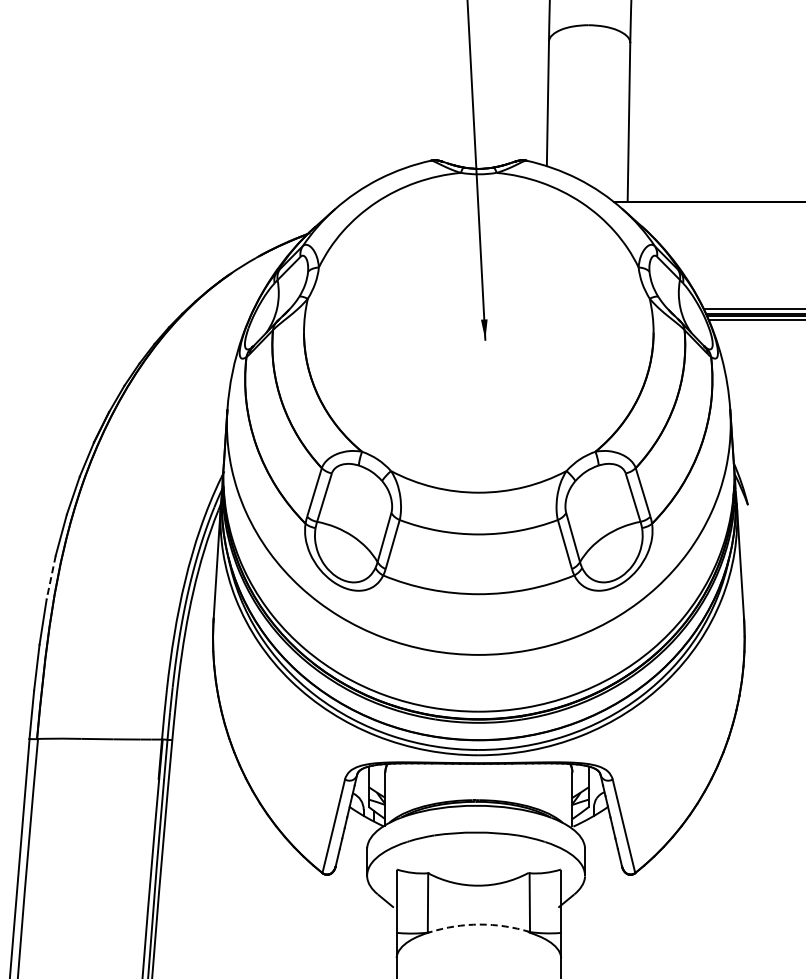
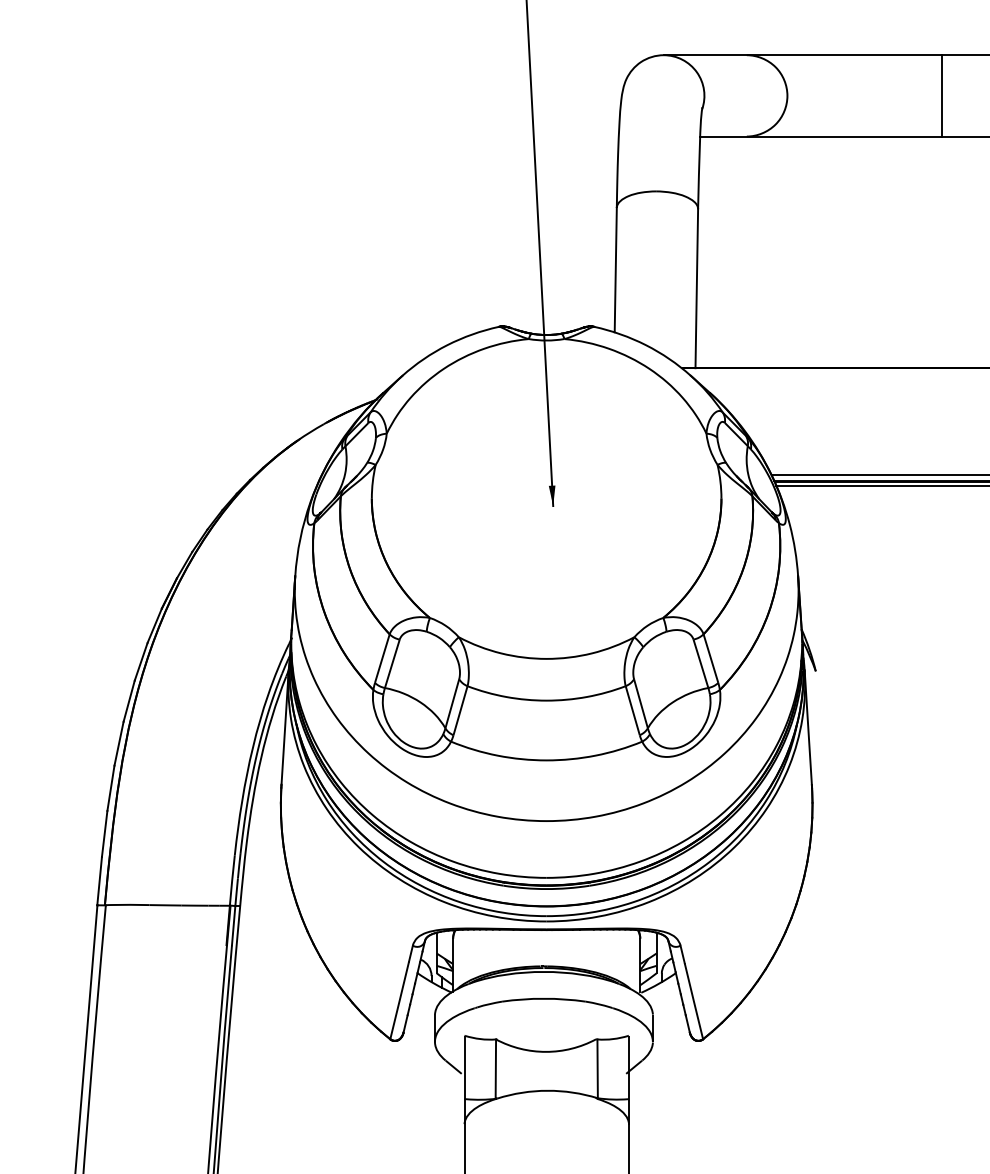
line: (50, 578) -> (118, 744), dashed -> solid
arc: (479, 924) -> (547, 1090), dashed -> solid

